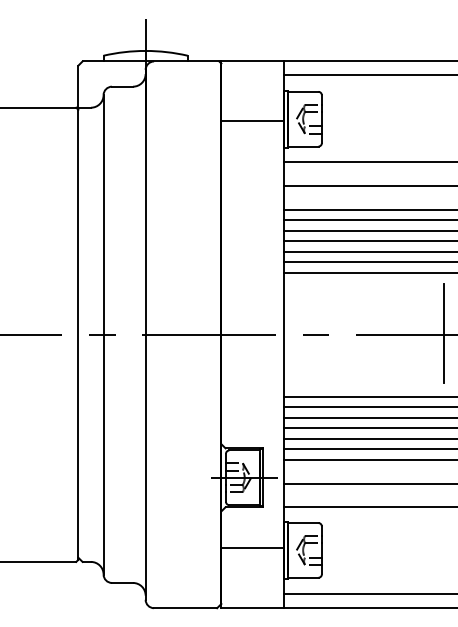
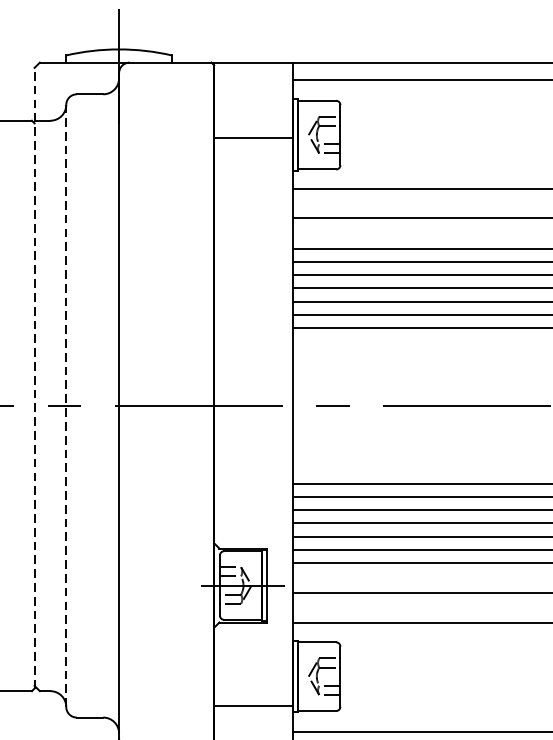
line: (78, 312) -> (34, 377), solid -> dashed
line: (444, 333) -> (494, 404), removed
line: (103, 334) -> (66, 405), solid -> dashed
line: (252, 548) -> (253, 705), moved

